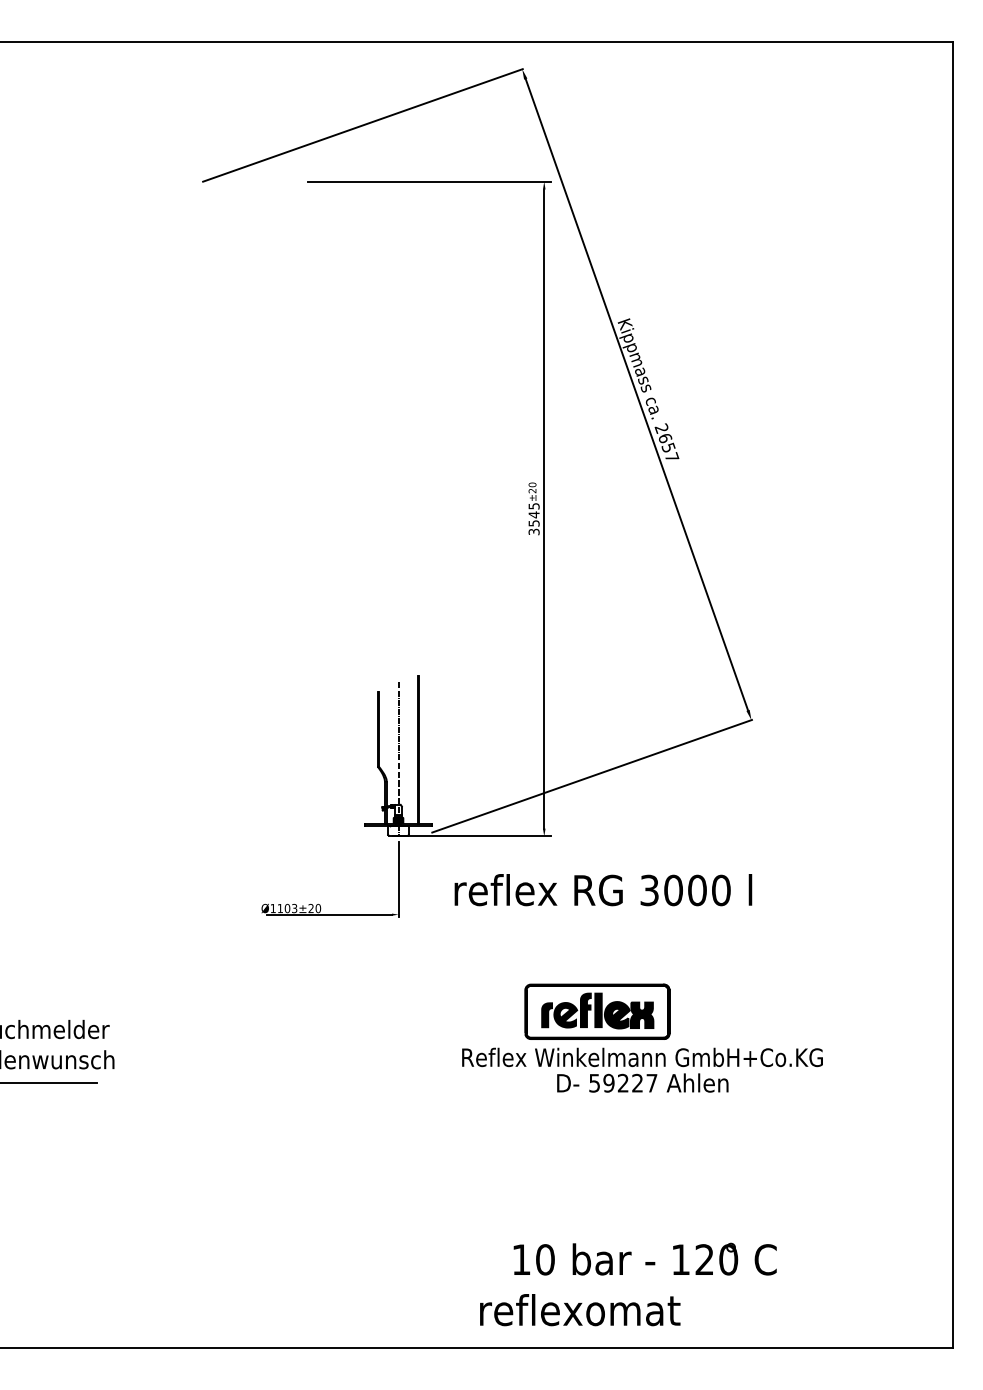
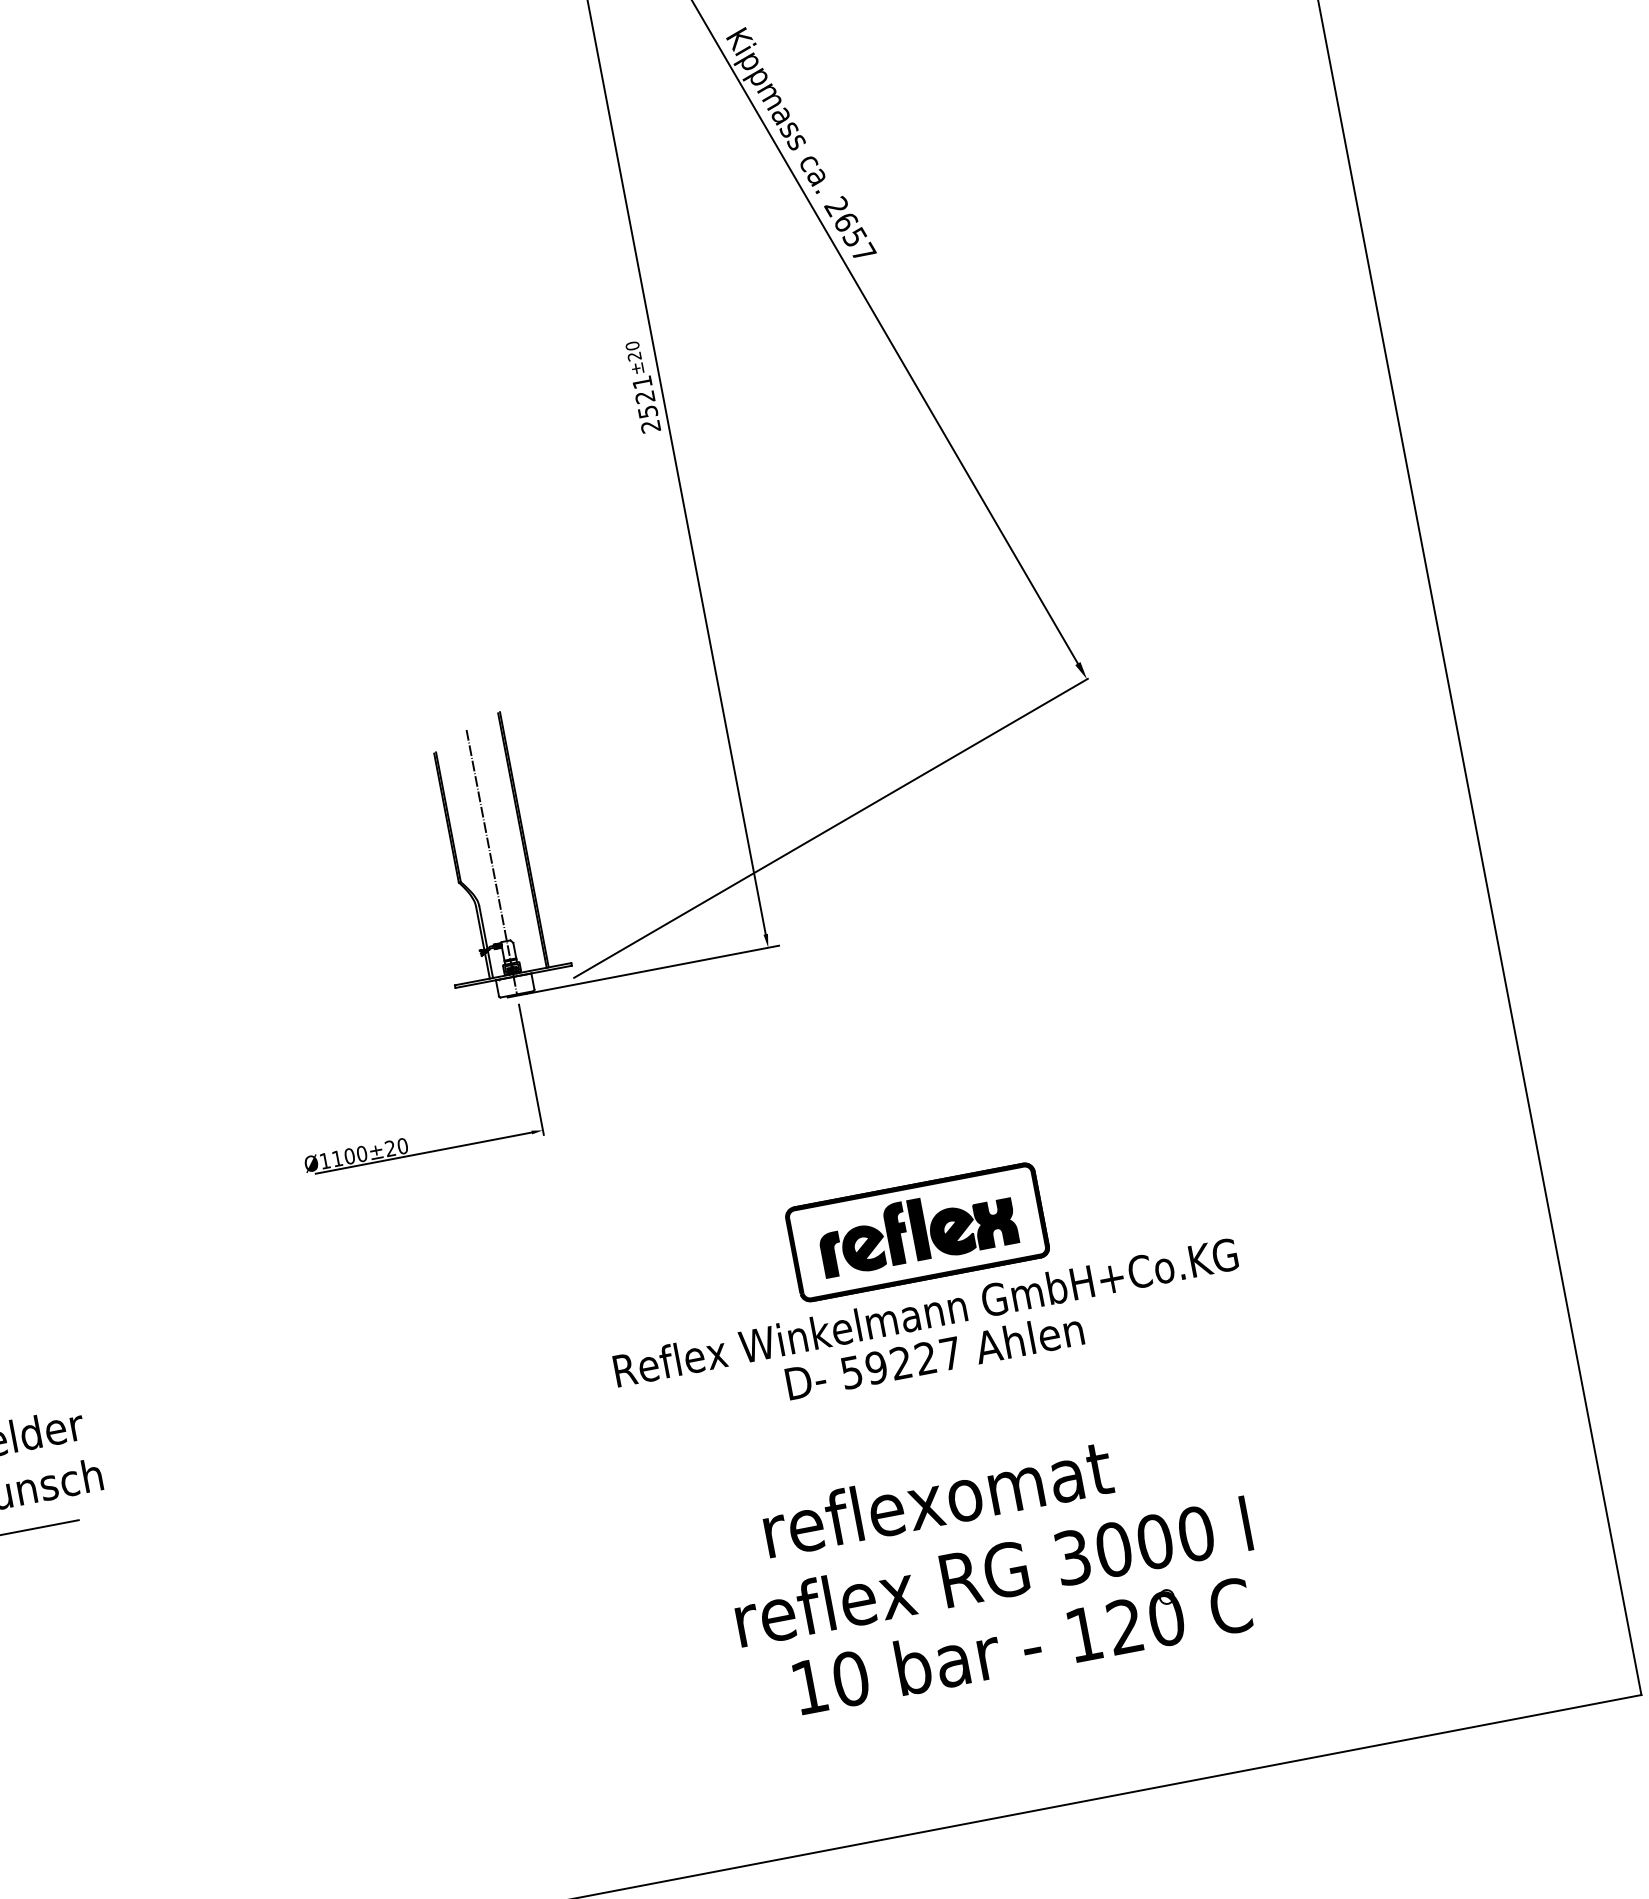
text: (533, 519) -> (645, 405), 3545 -> 2521
text: (603, 890) -> (993, 1572), moved
text: (294, 908) -> (361, 1153), Ø1103 -> Ø1100
text: (642, 1069) -> (929, 1333), moved
part: (644, 1258) -> (1021, 1644), moved
text: (580, 1310) -> (938, 1499), moved

